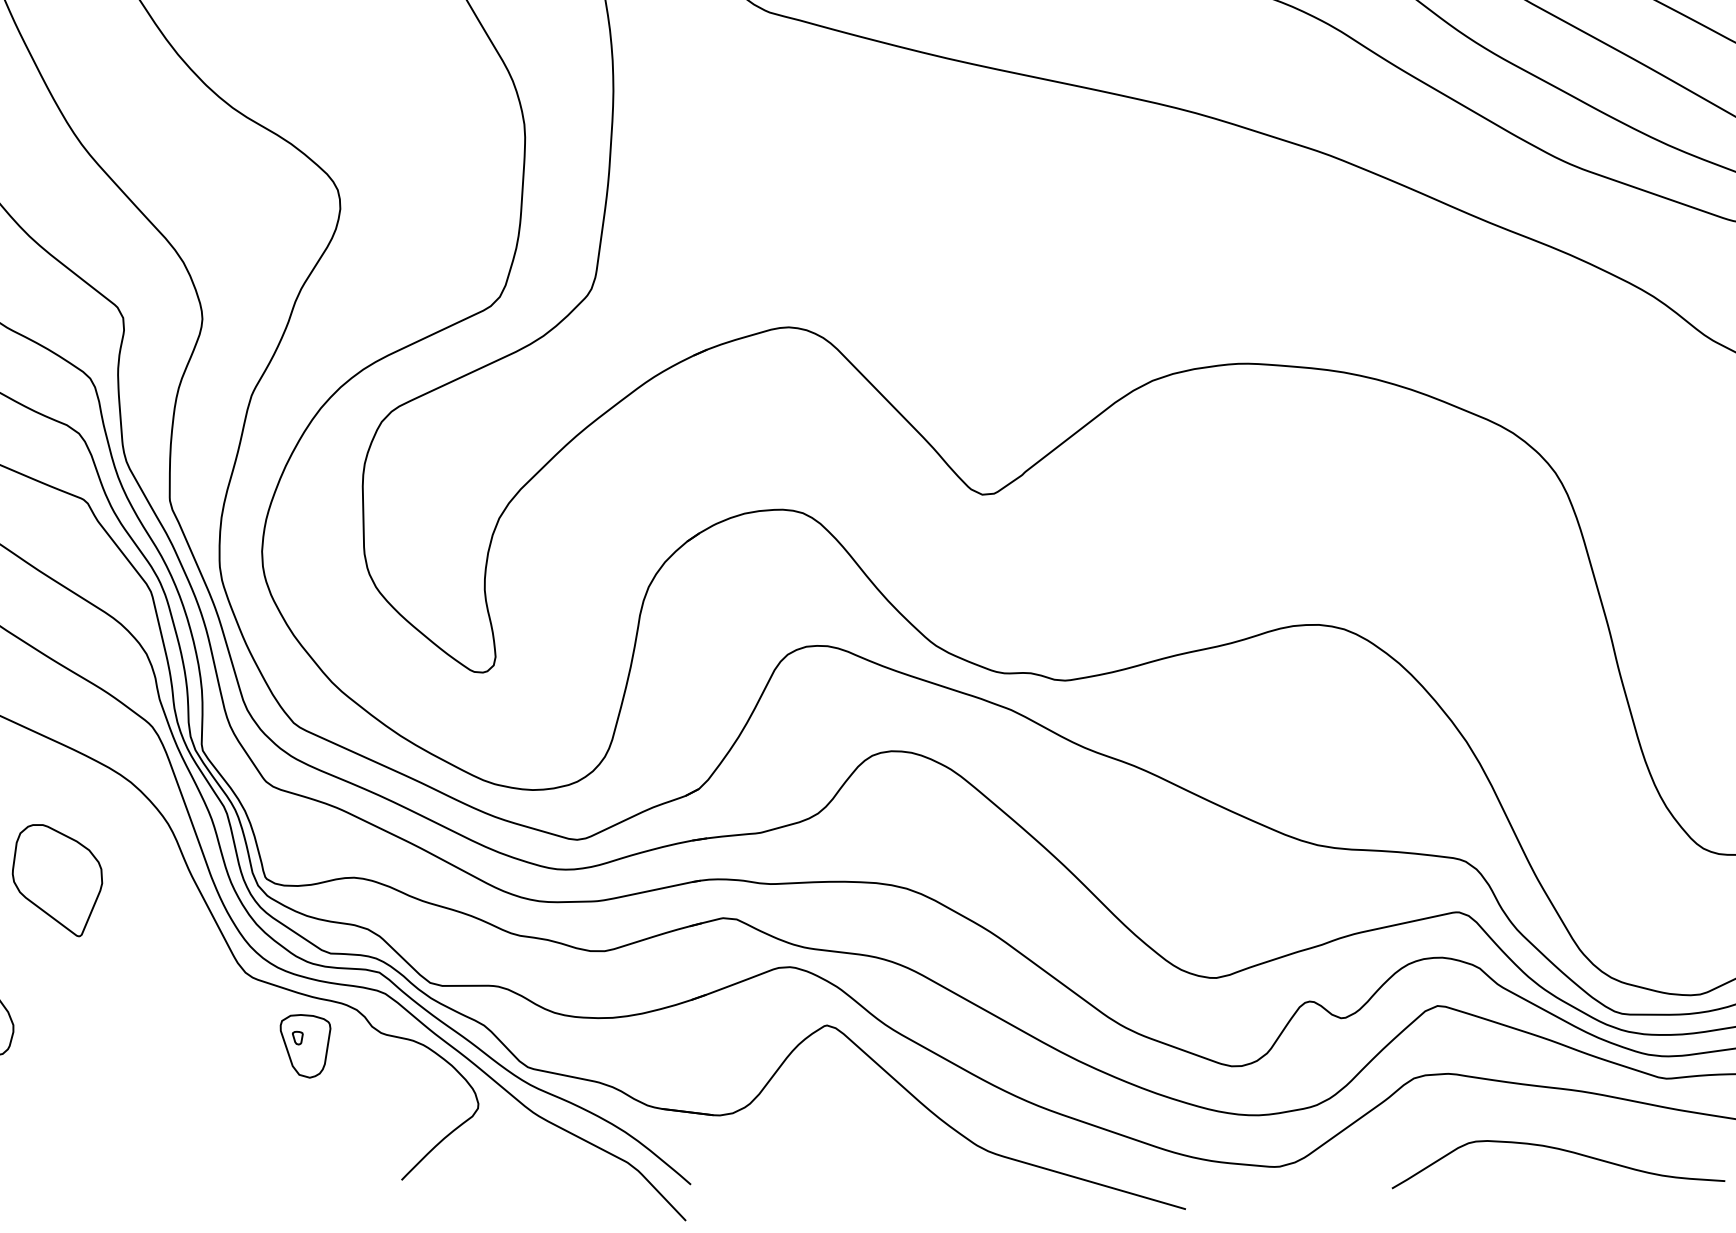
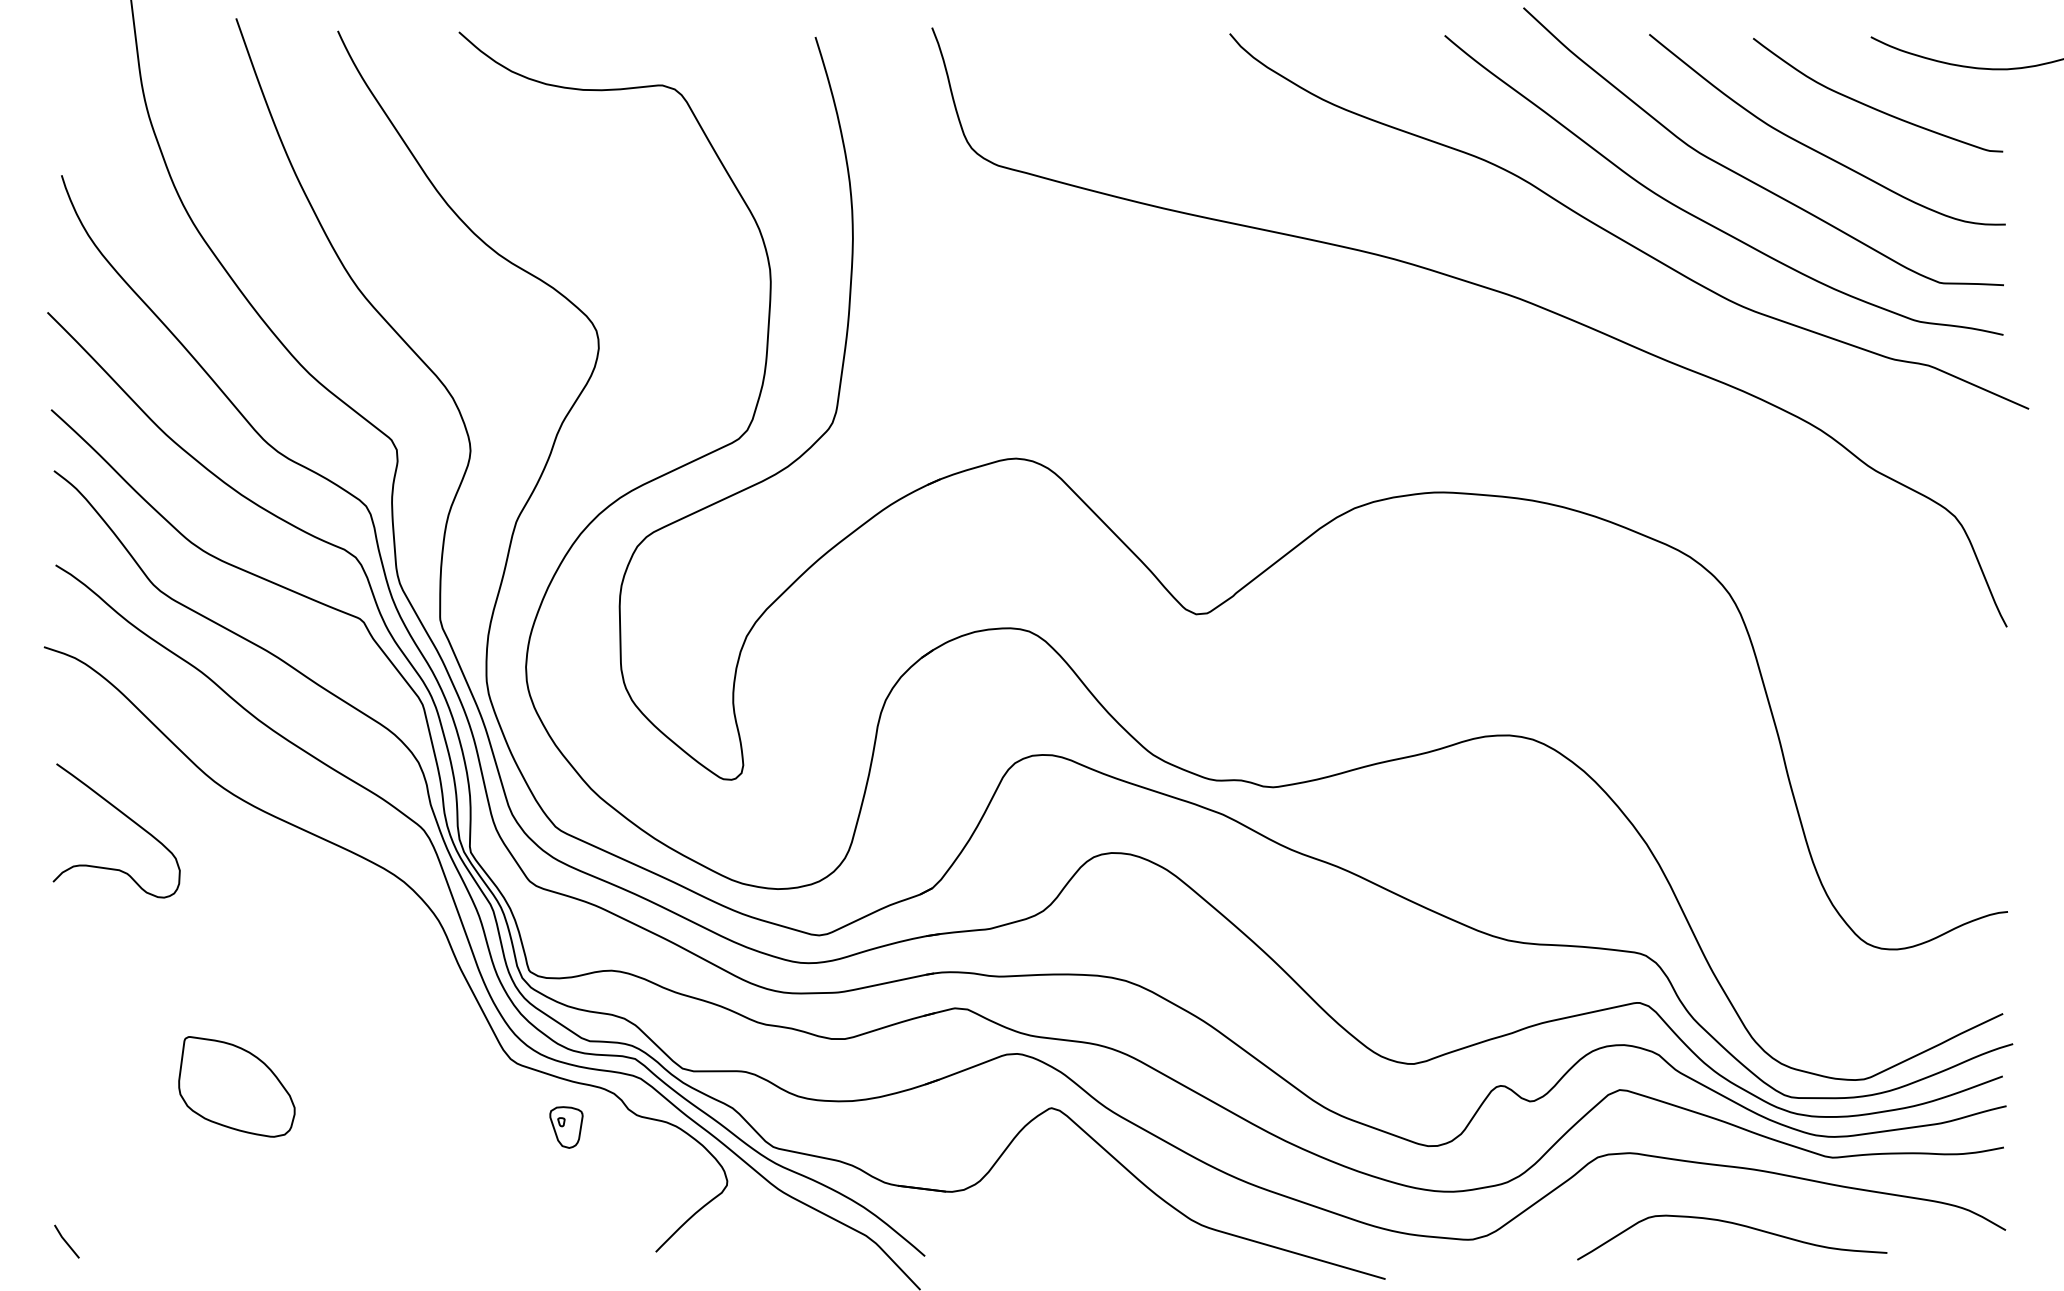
part: (57, 880) -> (335, 973), removed
part: (305, 1046) -> (566, 1127), size x0.7

